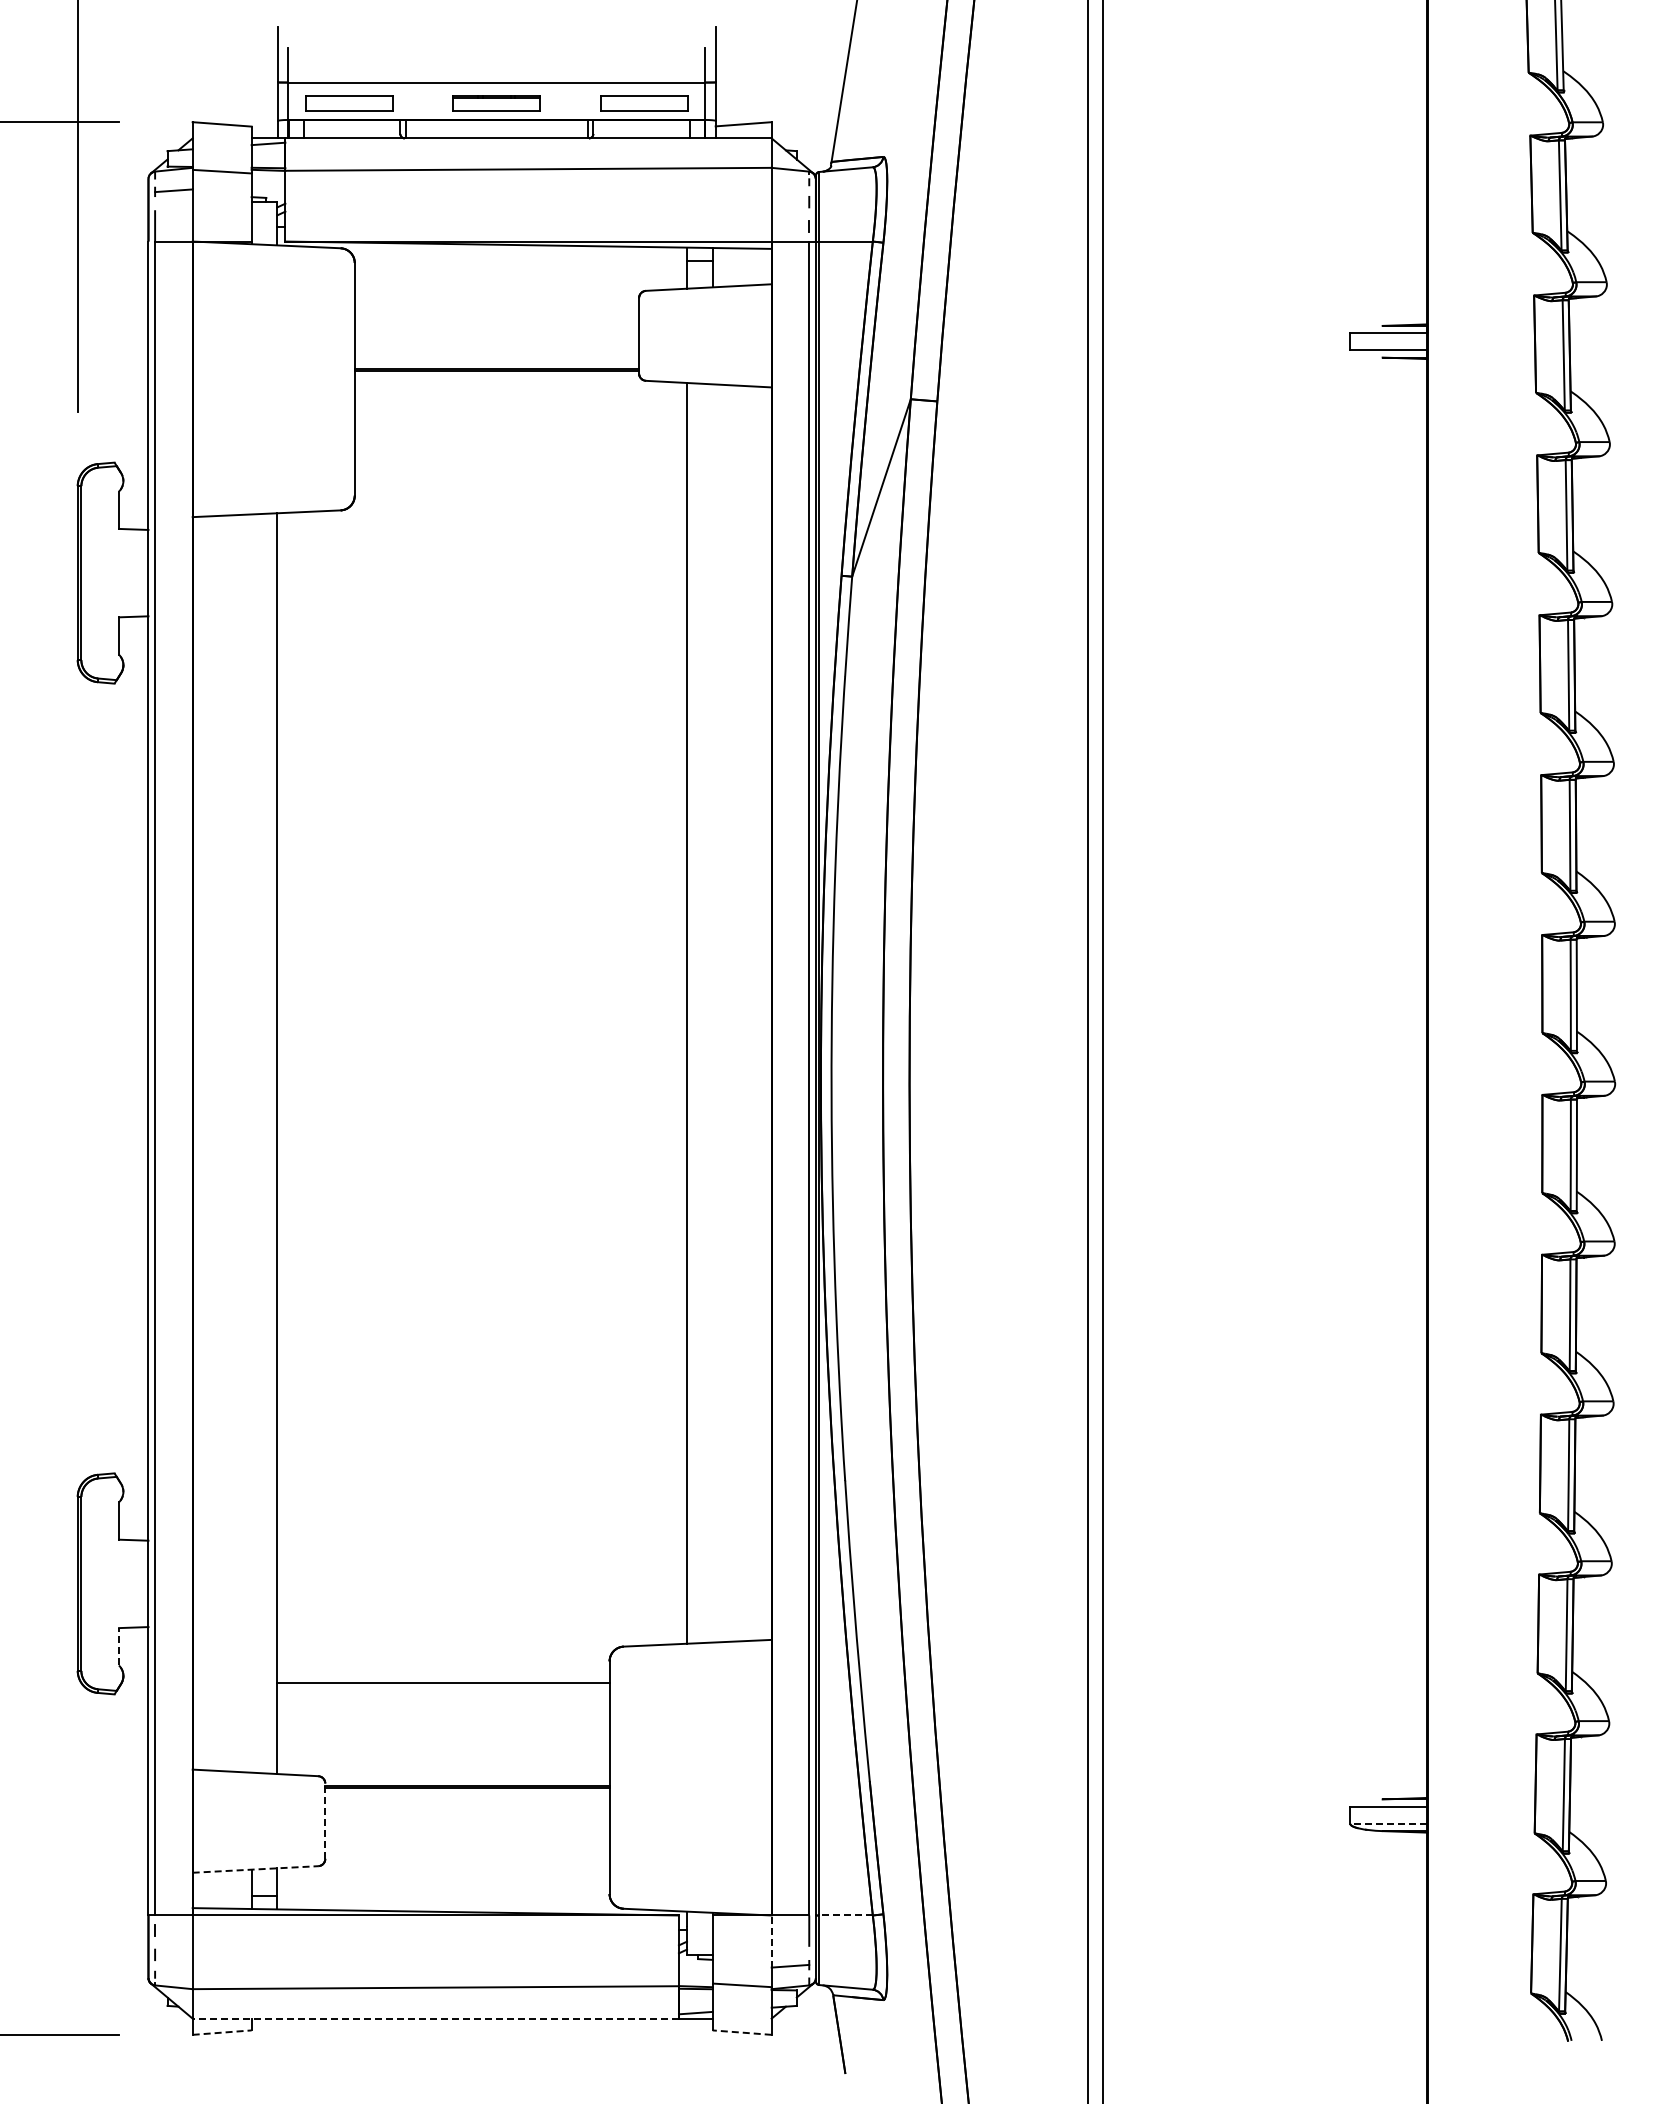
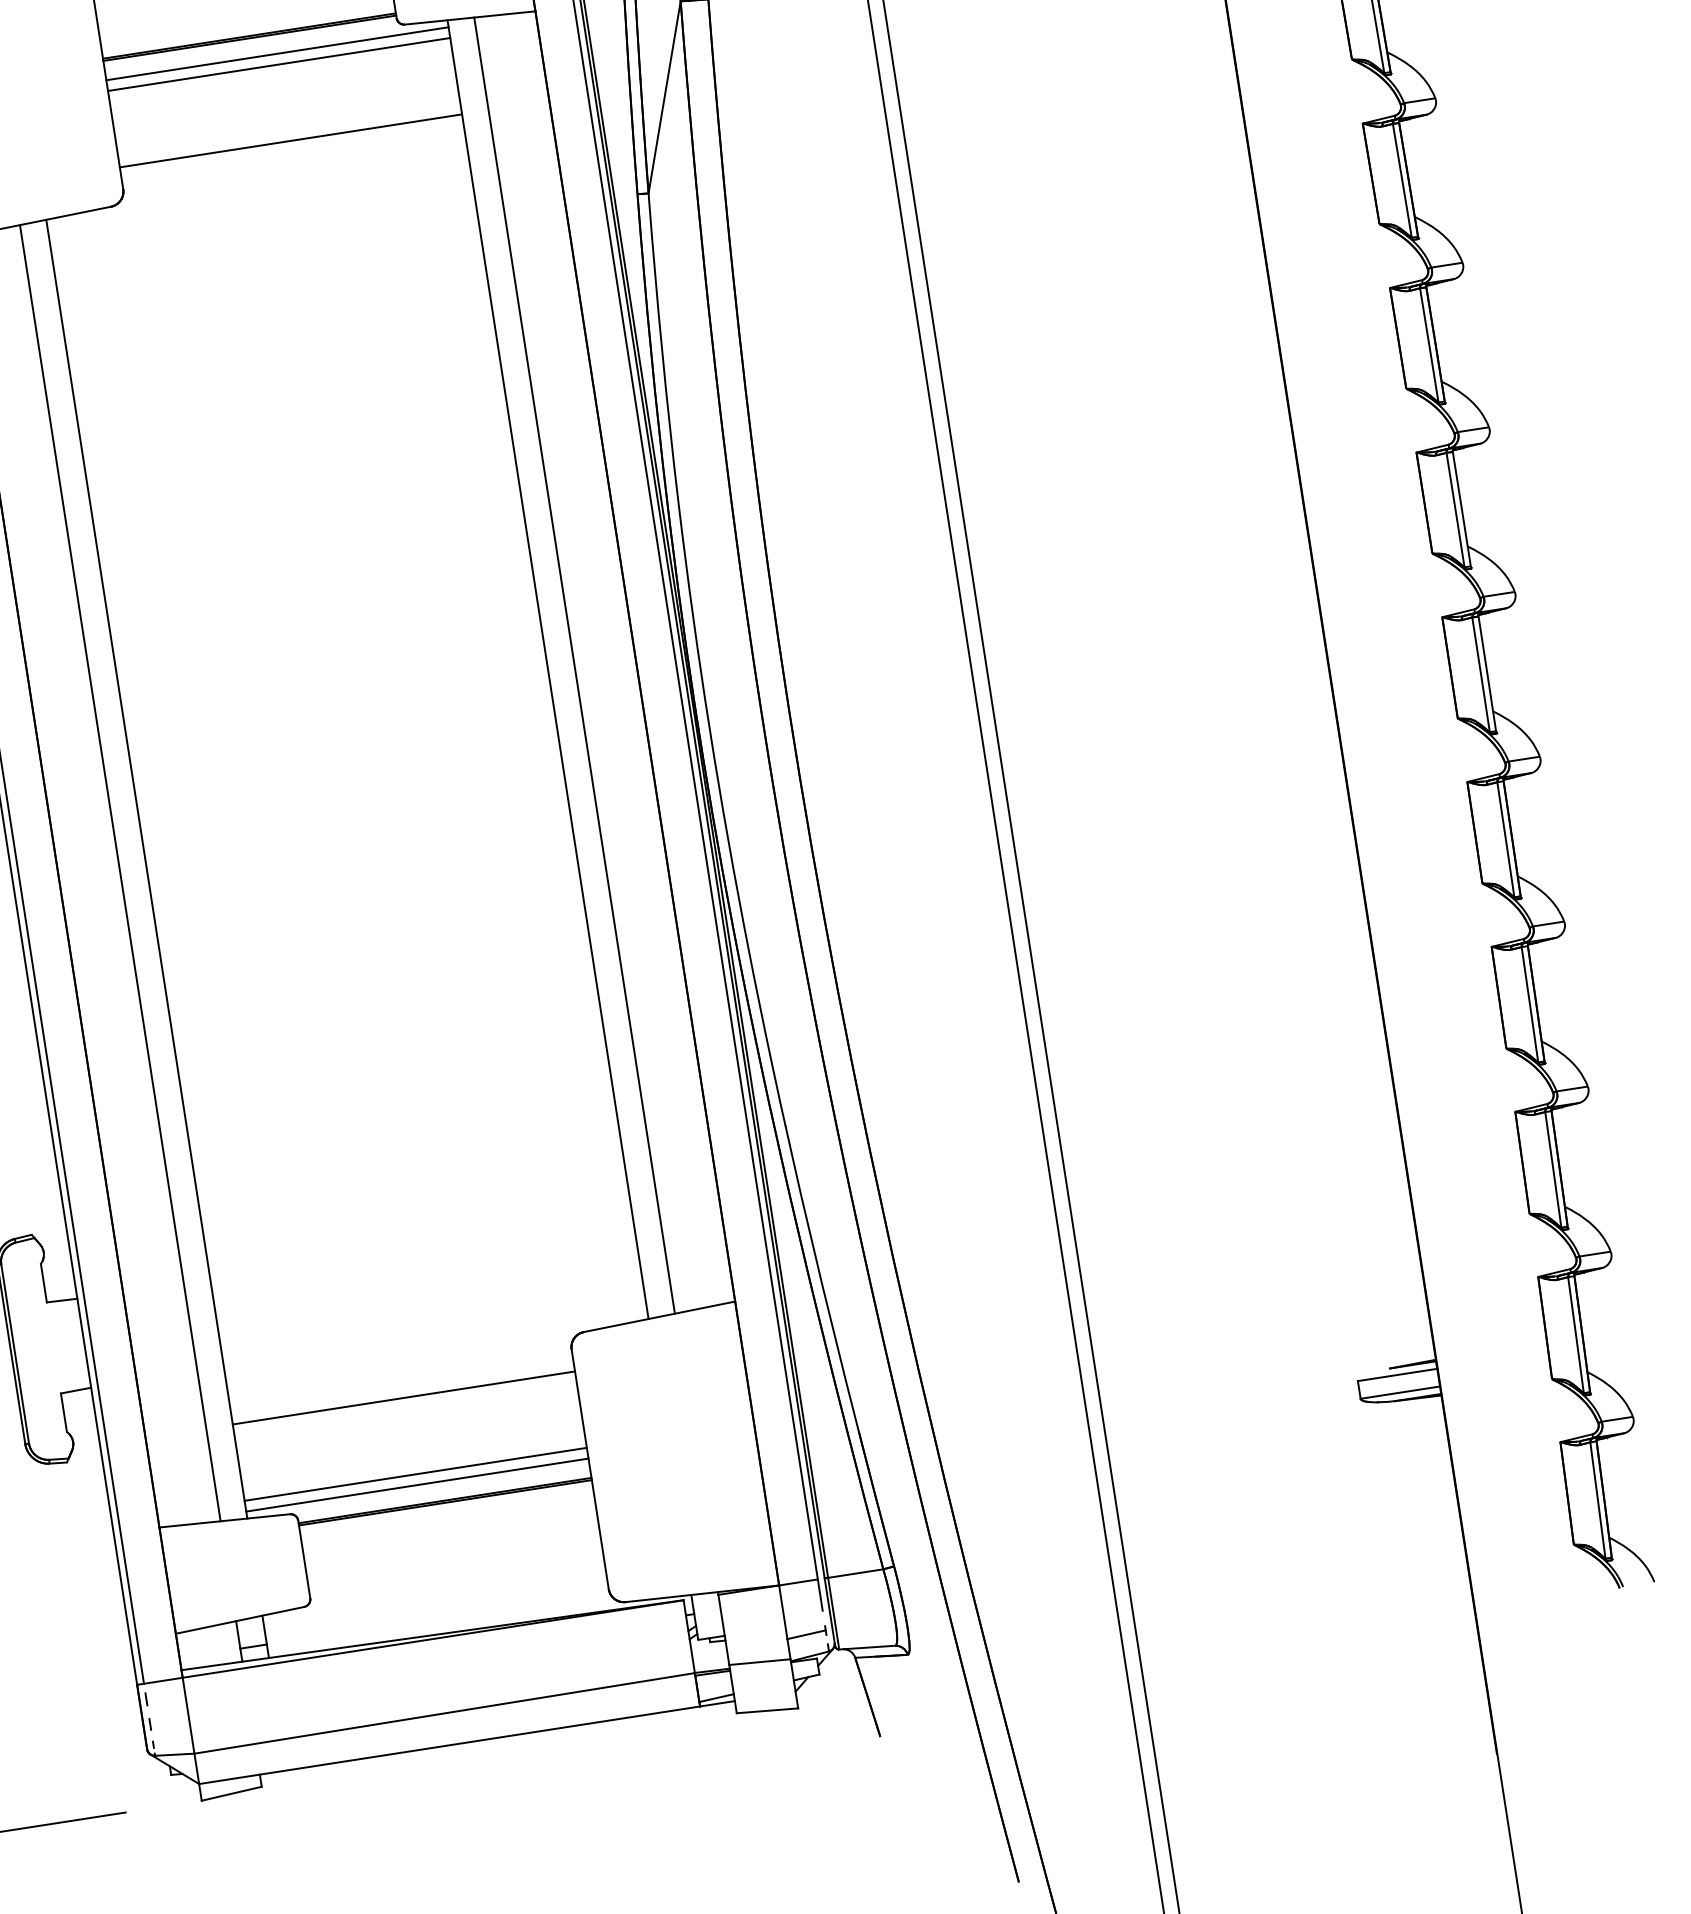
line: (520, 389) -> (277, 53), added
line: (520, 400) -> (278, 64), added
line: (520, 474) -> (290, 141), added
line: (712, 1013) -> (574, 665), added
line: (251, 1143) -> (120, 873), added
line: (119, 1646) -> (64, 1412), dashed -> solid
line: (443, 1756) -> (415, 1474), added
line: (443, 1767) -> (417, 1485), added
line: (325, 1821) -> (304, 1559), dashed -> solid
line: (1388, 1823) -> (1399, 1392), dashed -> solid
line: (255, 1869) -> (240, 1620), dashed -> solid
line: (846, 1915) -> (856, 1573), dashed -> solid
line: (771, 1941) -> (783, 1612), dashed -> solid
line: (435, 2018) -> (449, 1745), dashed -> solid
line: (222, 2032) -> (232, 1793), dashed -> solid
line: (742, 2032) -> (767, 1710), dashed -> solid

